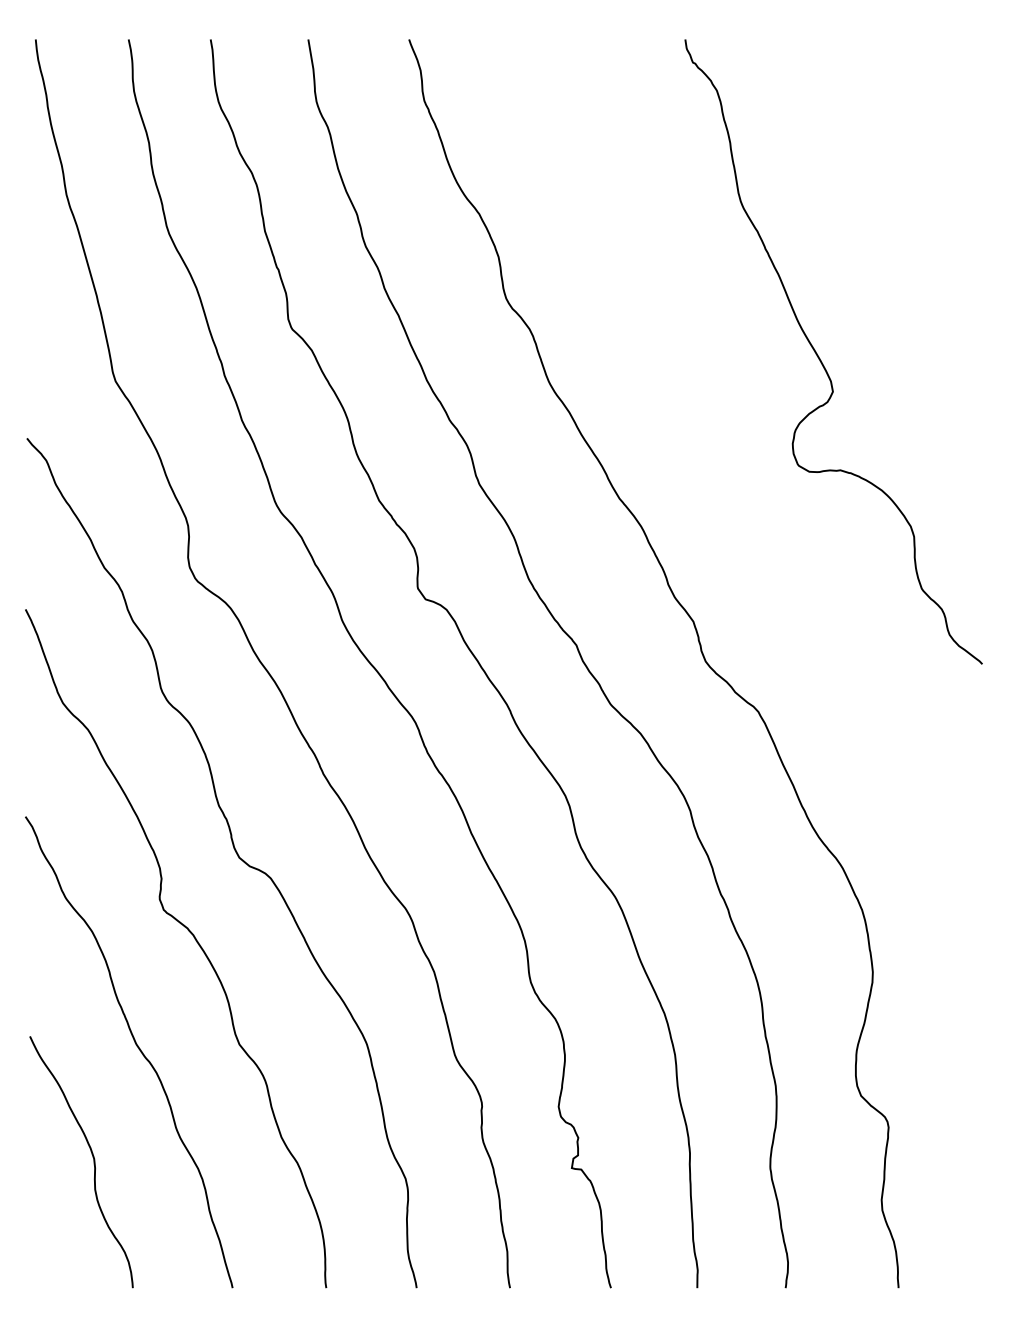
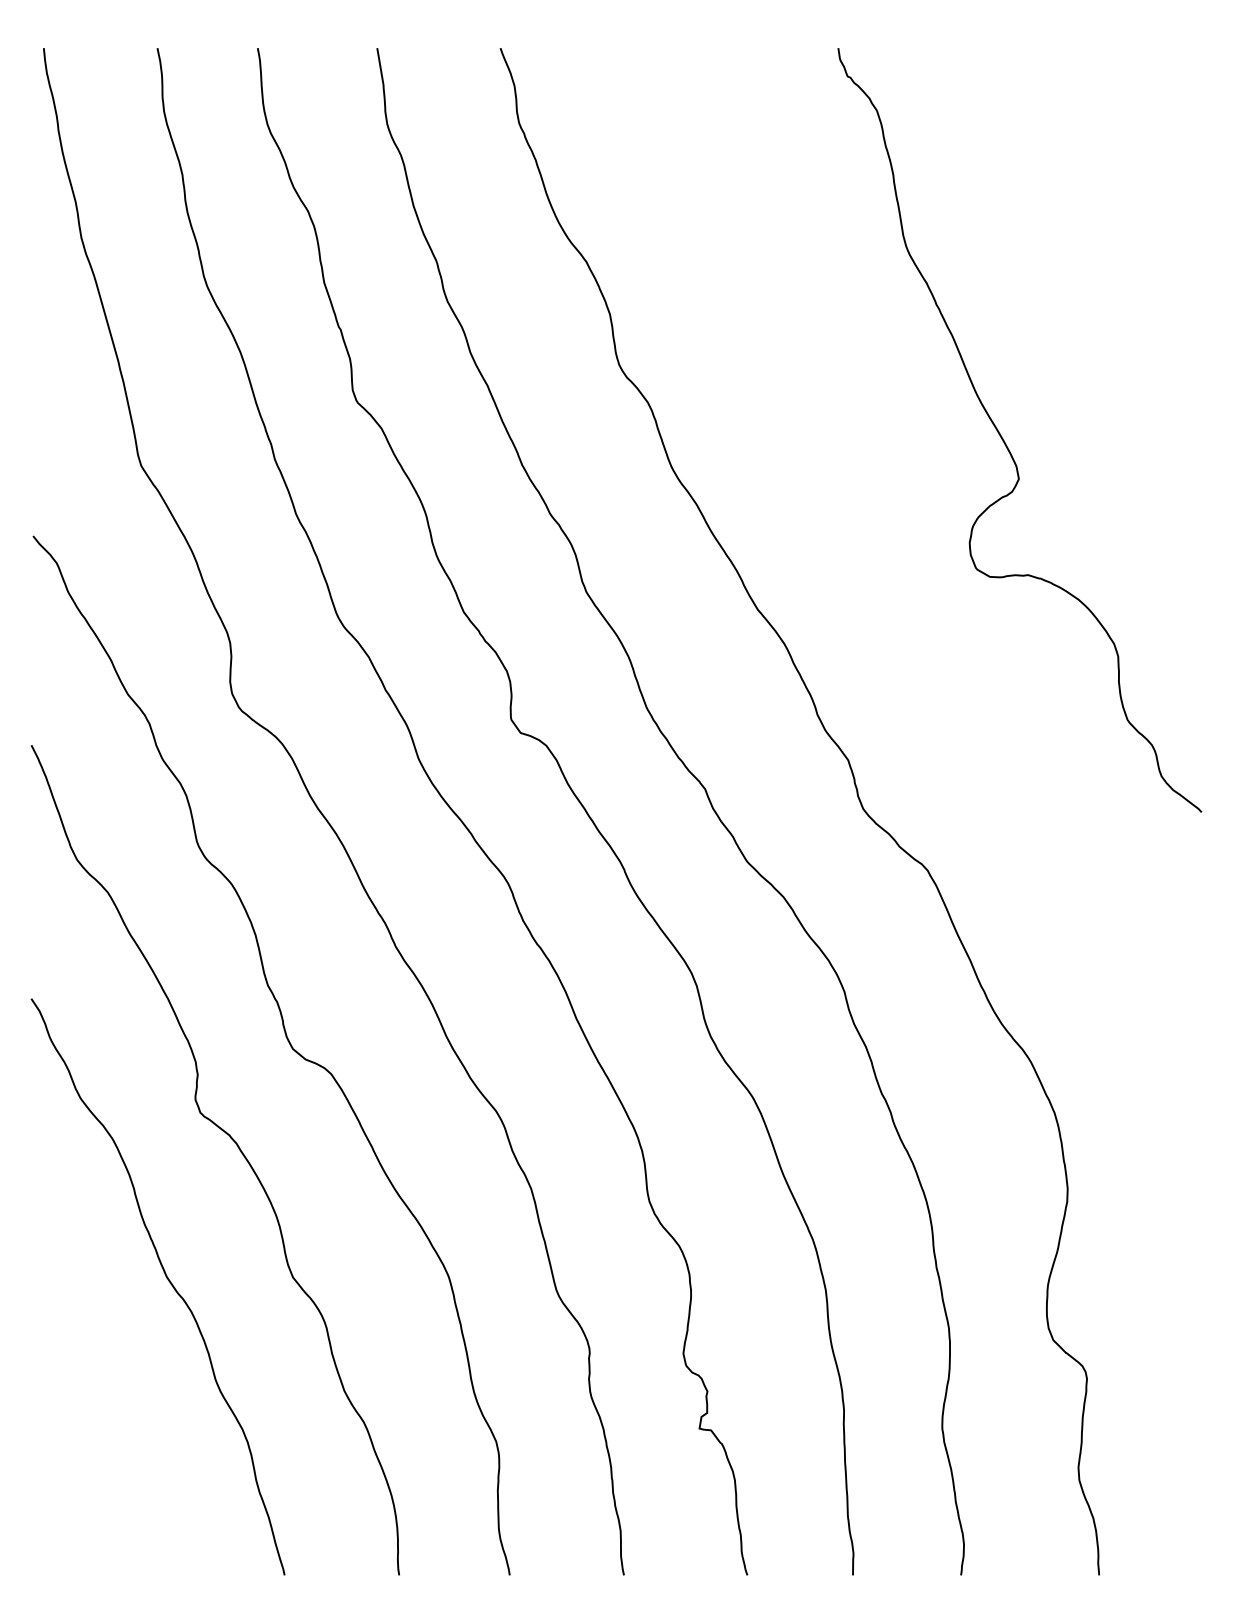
curve: (93, 1162) -> (114, 1421), removed

